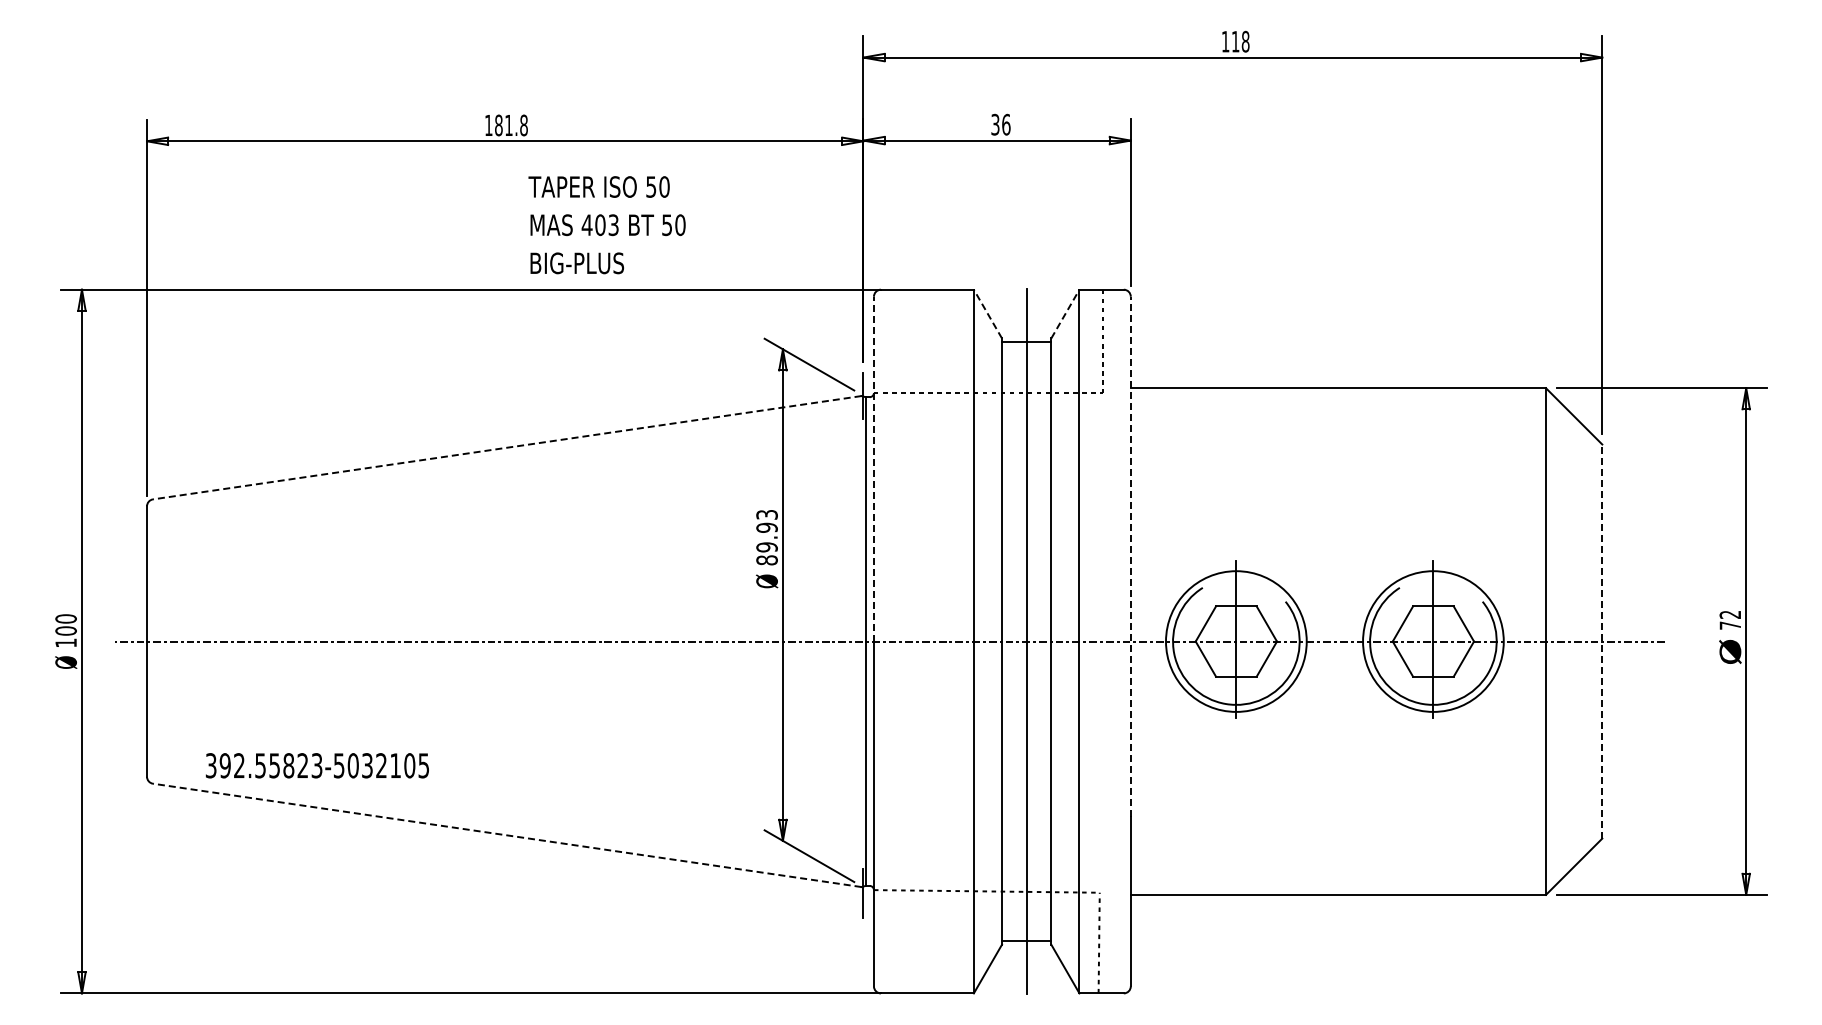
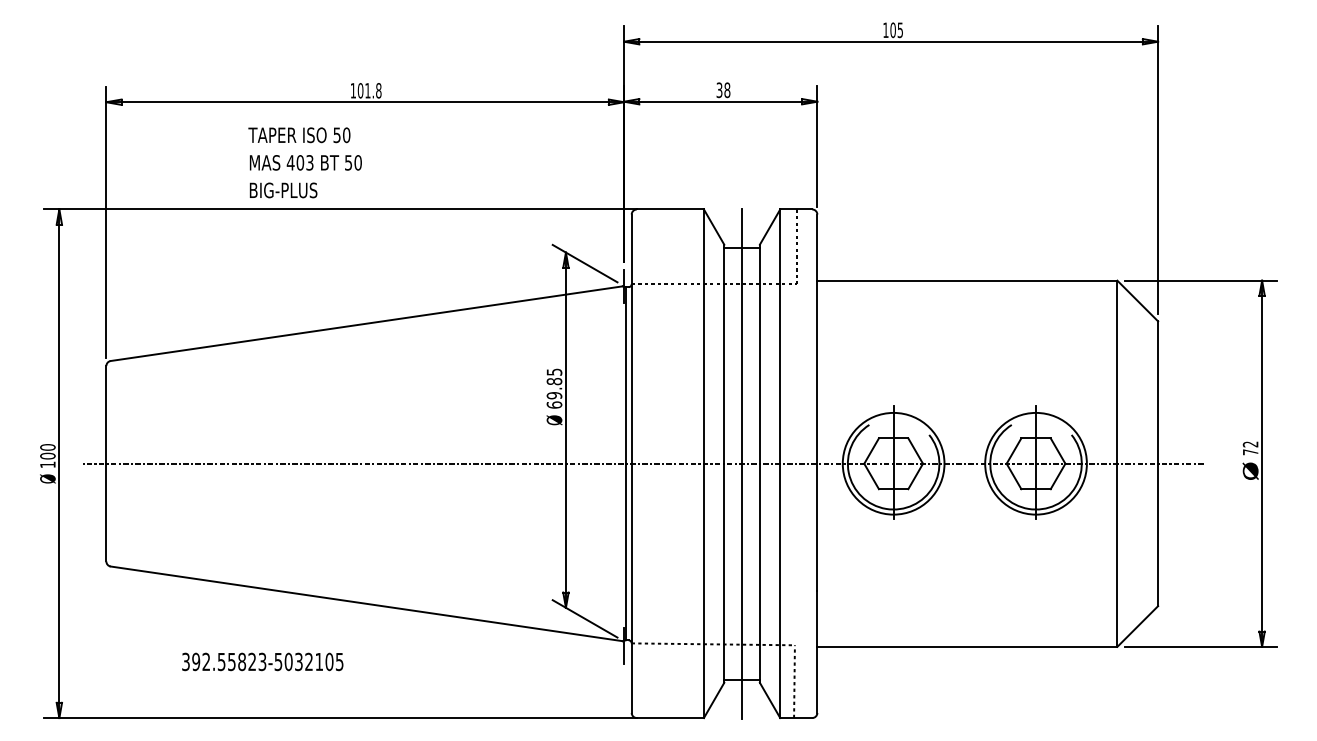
text: (1240, 41) -> (896, 30), 118 -> 105
text: (1006, 124) -> (727, 90), 36 -> 38
text: (498, 125) -> (360, 90), 181.8 -> 101.8
text: (606, 225) -> (304, 163), moved
line: (987, 313) -> (713, 226), dashed -> solid
line: (1065, 313) -> (770, 226), dashed -> solid
line: (507, 447) -> (366, 323), dashed -> solid
line: (873, 468) -> (631, 338), dashed -> solid
text: (766, 537) -> (554, 388), 89.93 -> 69.85
line: (1130, 556) -> (817, 402), dashed -> solid
line: (1602, 641) -> (1158, 463), dashed -> solid
text: (317, 765) -> (262, 661), moved
line: (507, 835) -> (366, 603), dashed -> solid

